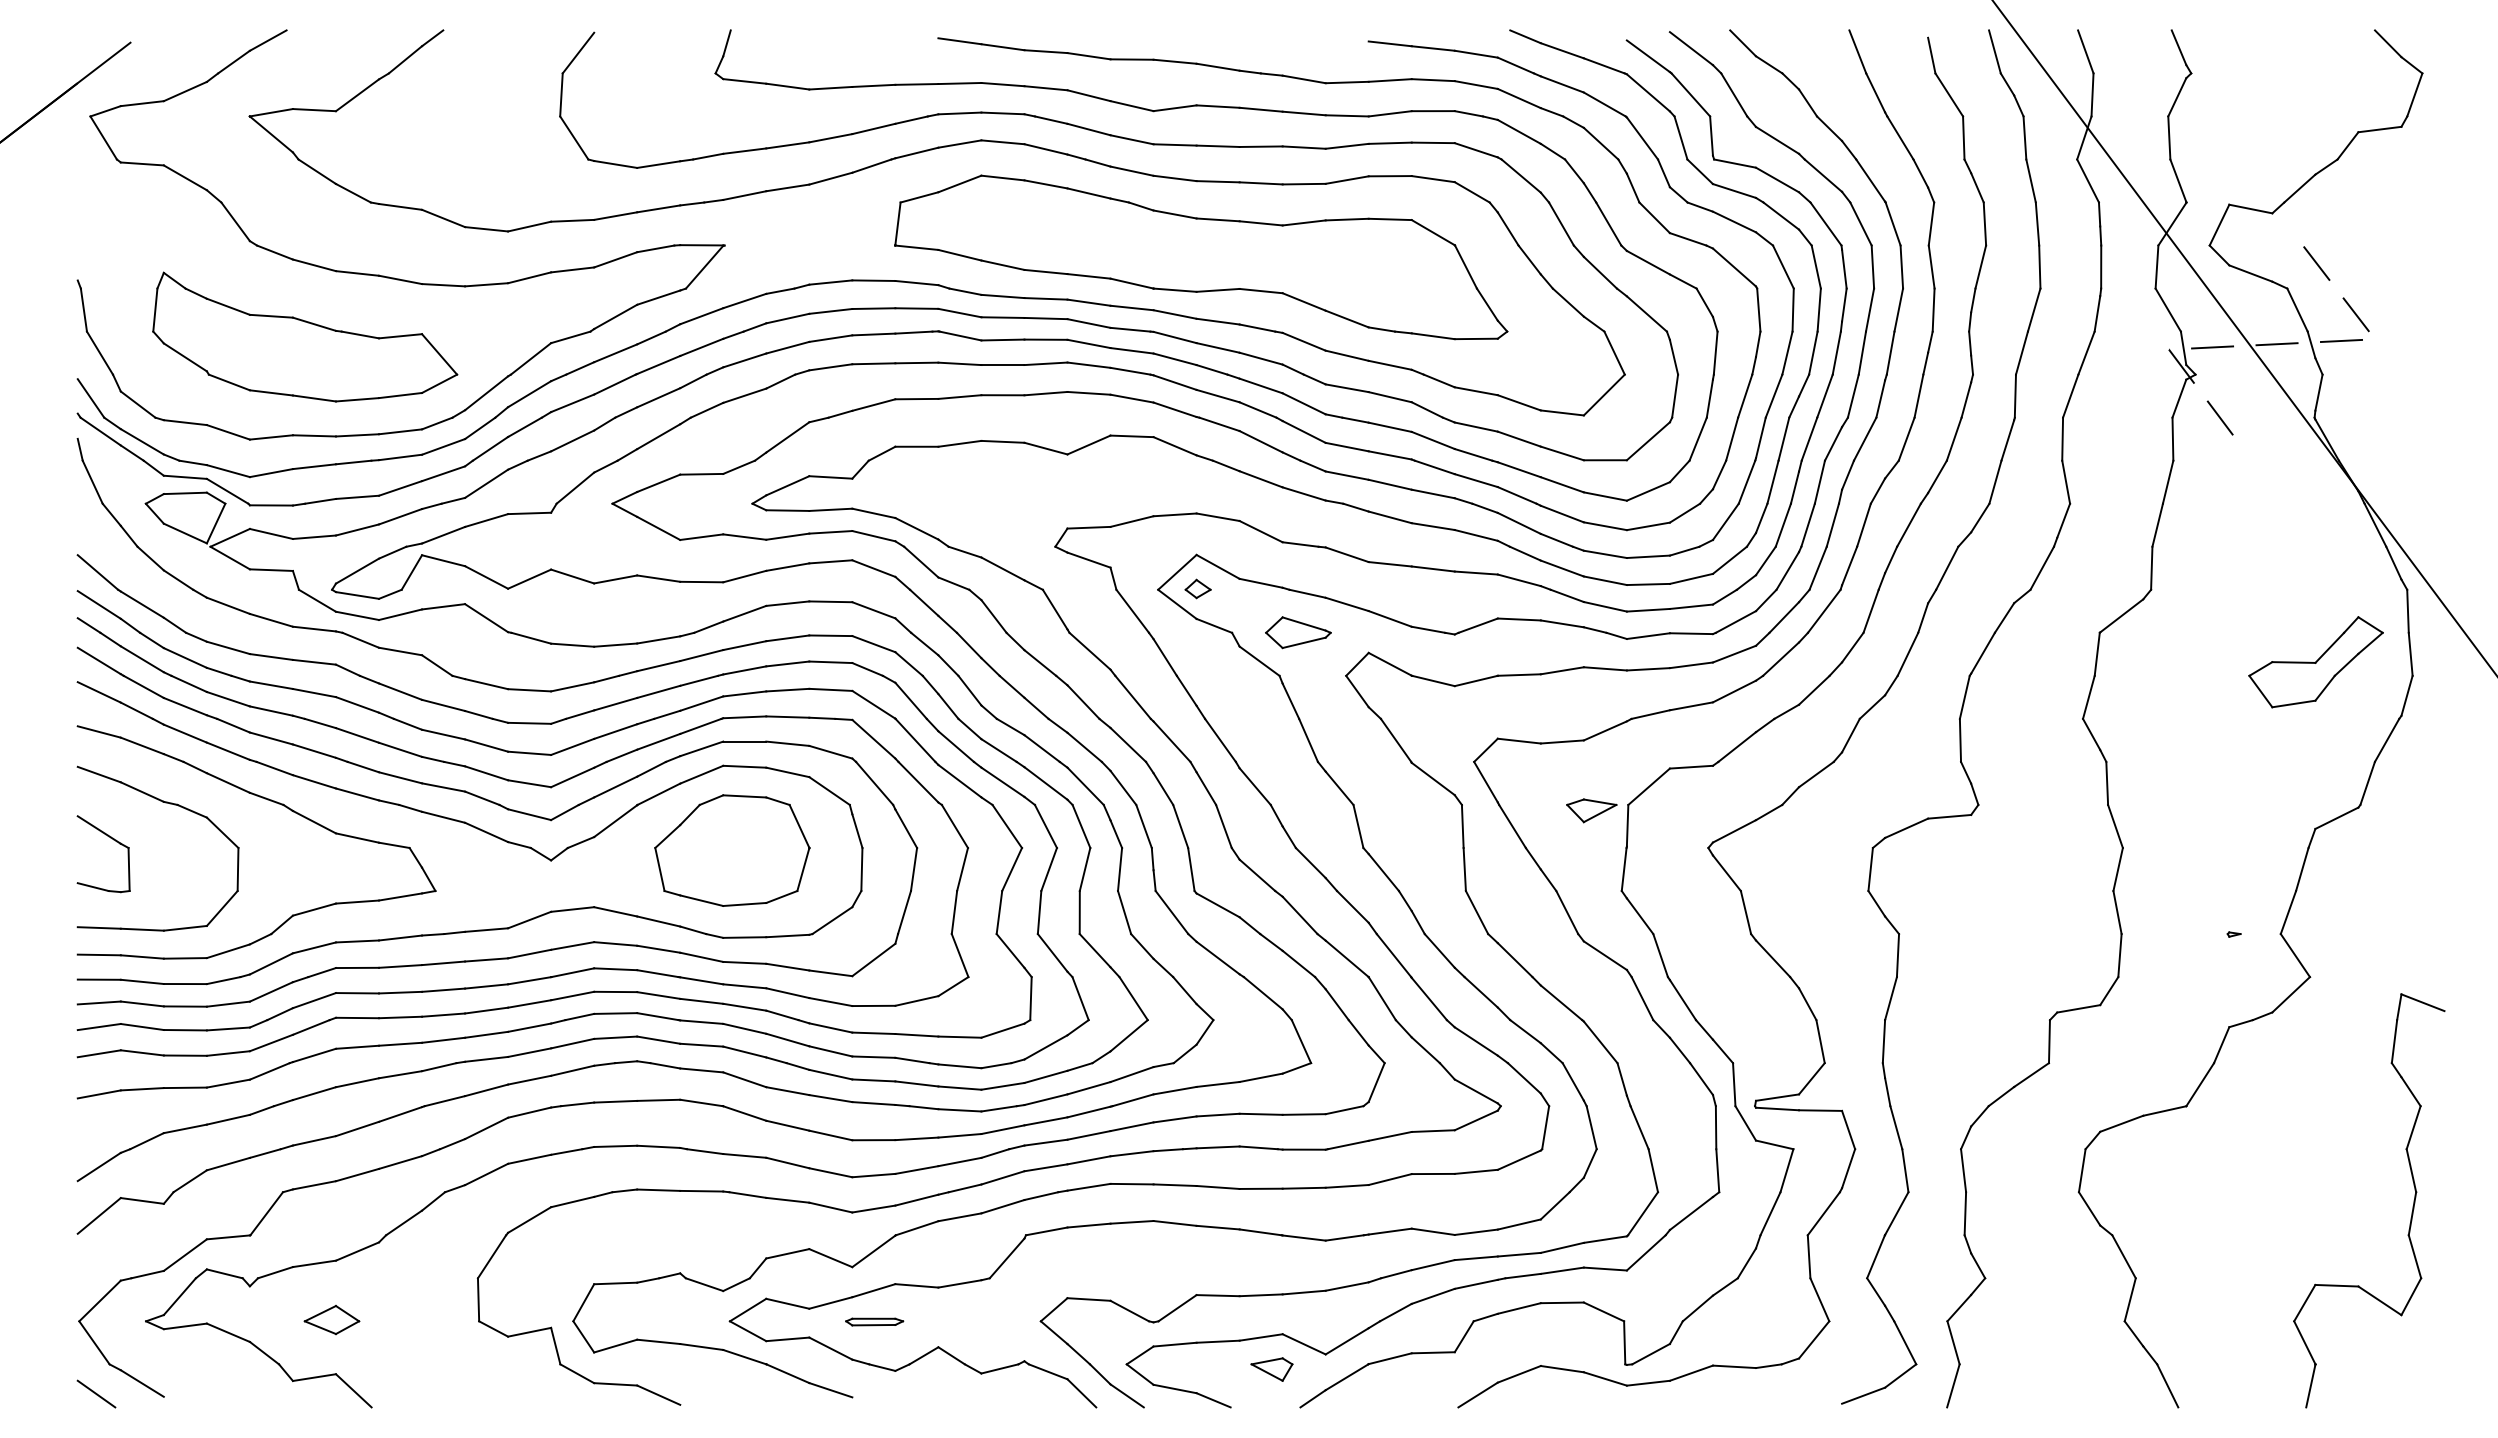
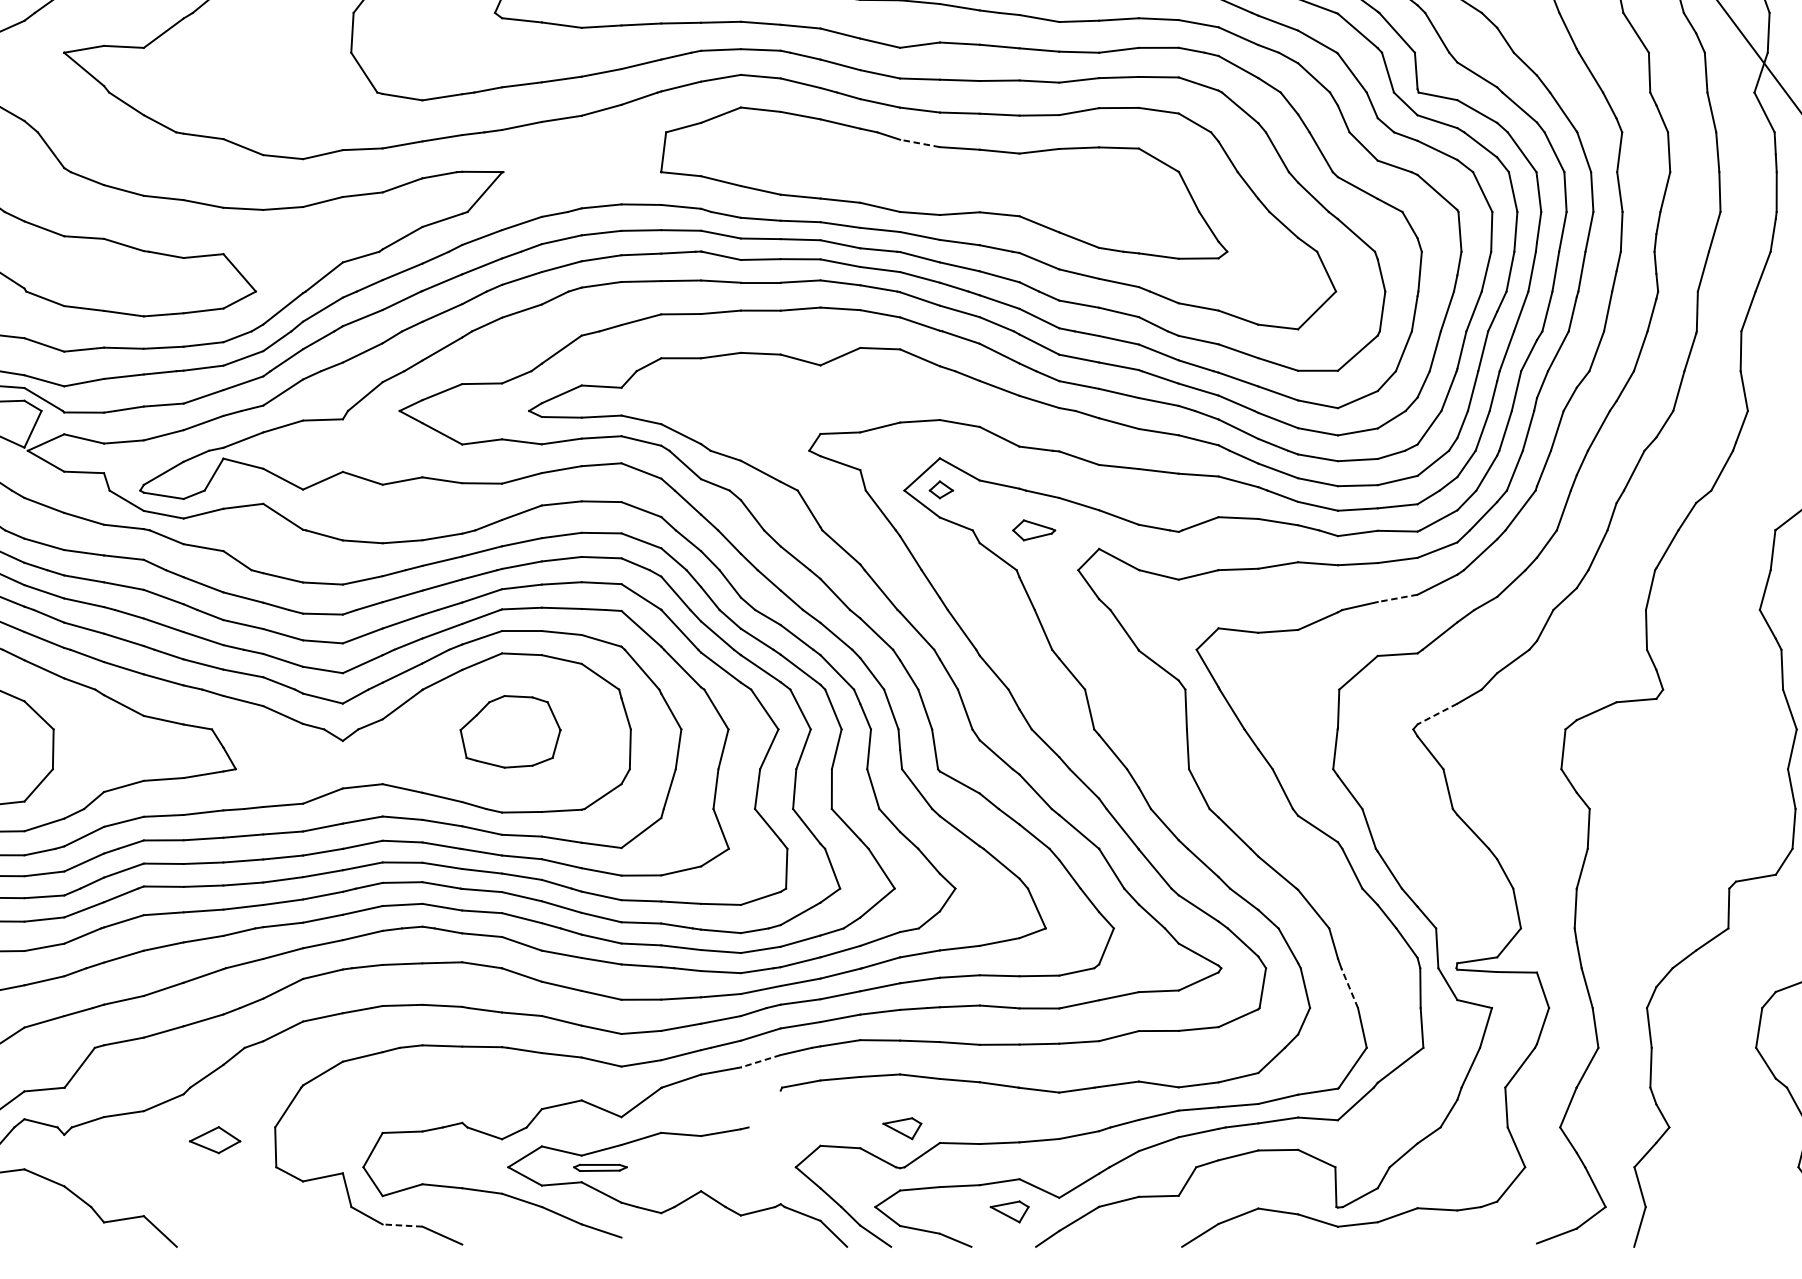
line: (1175, 214) -> (920, 143), solid -> dashed
part: (1298, 632) -> (1034, 530), size x0.7
line: (1691, 706) -> (1397, 598), solid -> dashed
part: (1591, 810) -> (1305, 694), removed
line: (1734, 831) -> (1437, 714), solid -> dashed
part: (732, 850) -> (510, 731), size x0.7
line: (1639, 1127) -> (1349, 987), solid -> dashed
line: (1002, 1206) -> (760, 1061), solid -> dashed
line: (1006, 1258) -> (764, 1109), removed
part: (1155, 1279) -> (901, 1128), added
part: (331, 1320) -> (214, 1140), moved
part: (874, 1321) -> (600, 1167), moved
line: (615, 1384) -> (402, 1225), solid -> dashed

